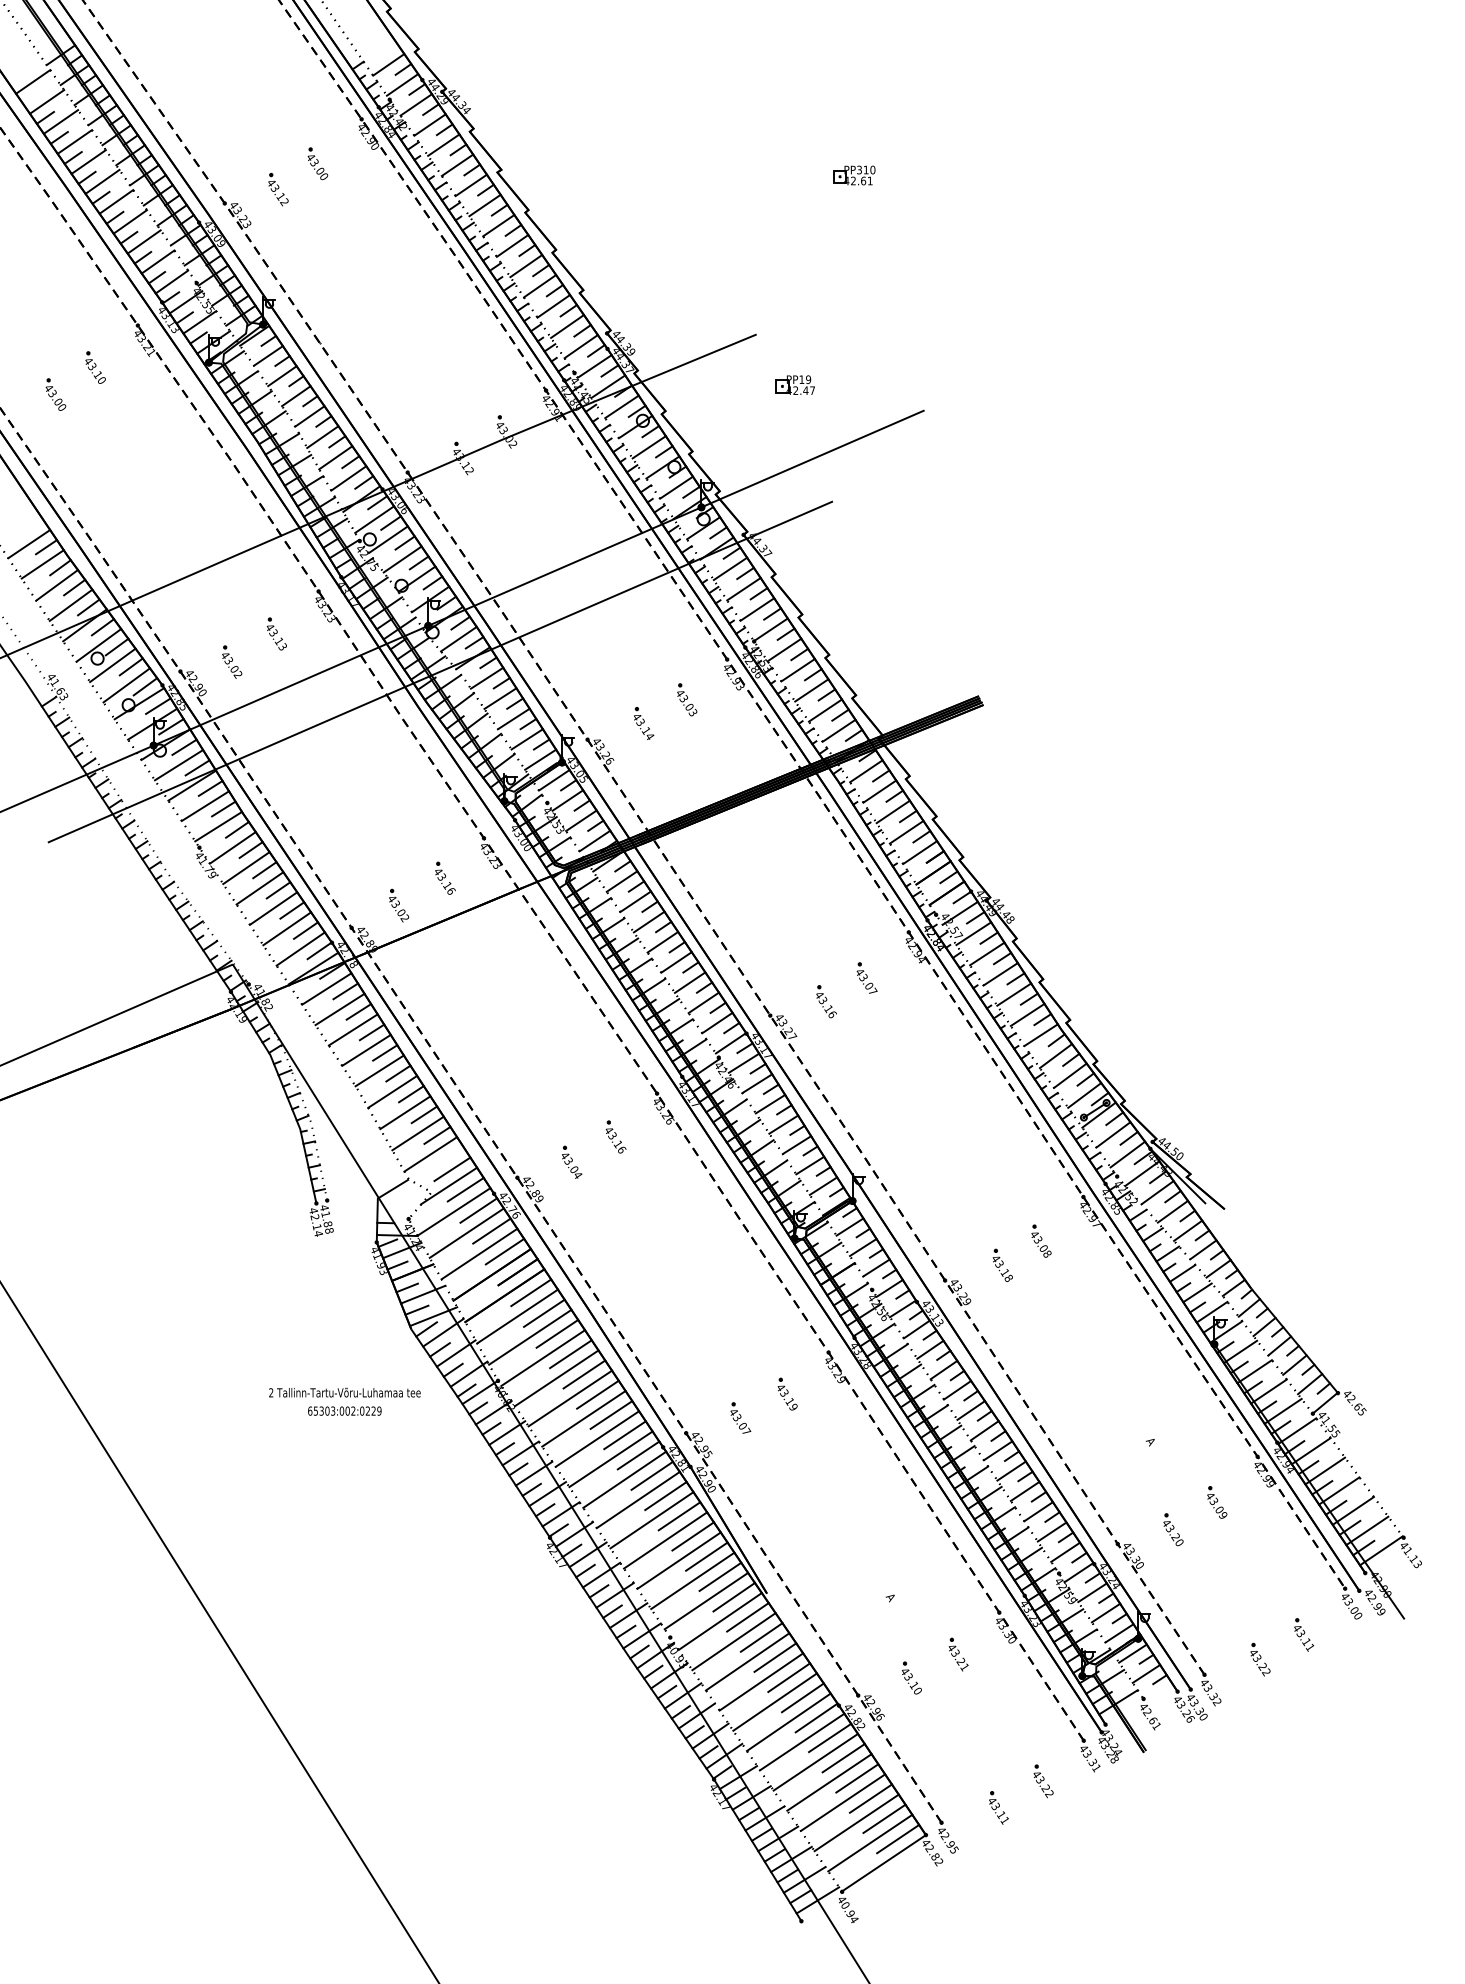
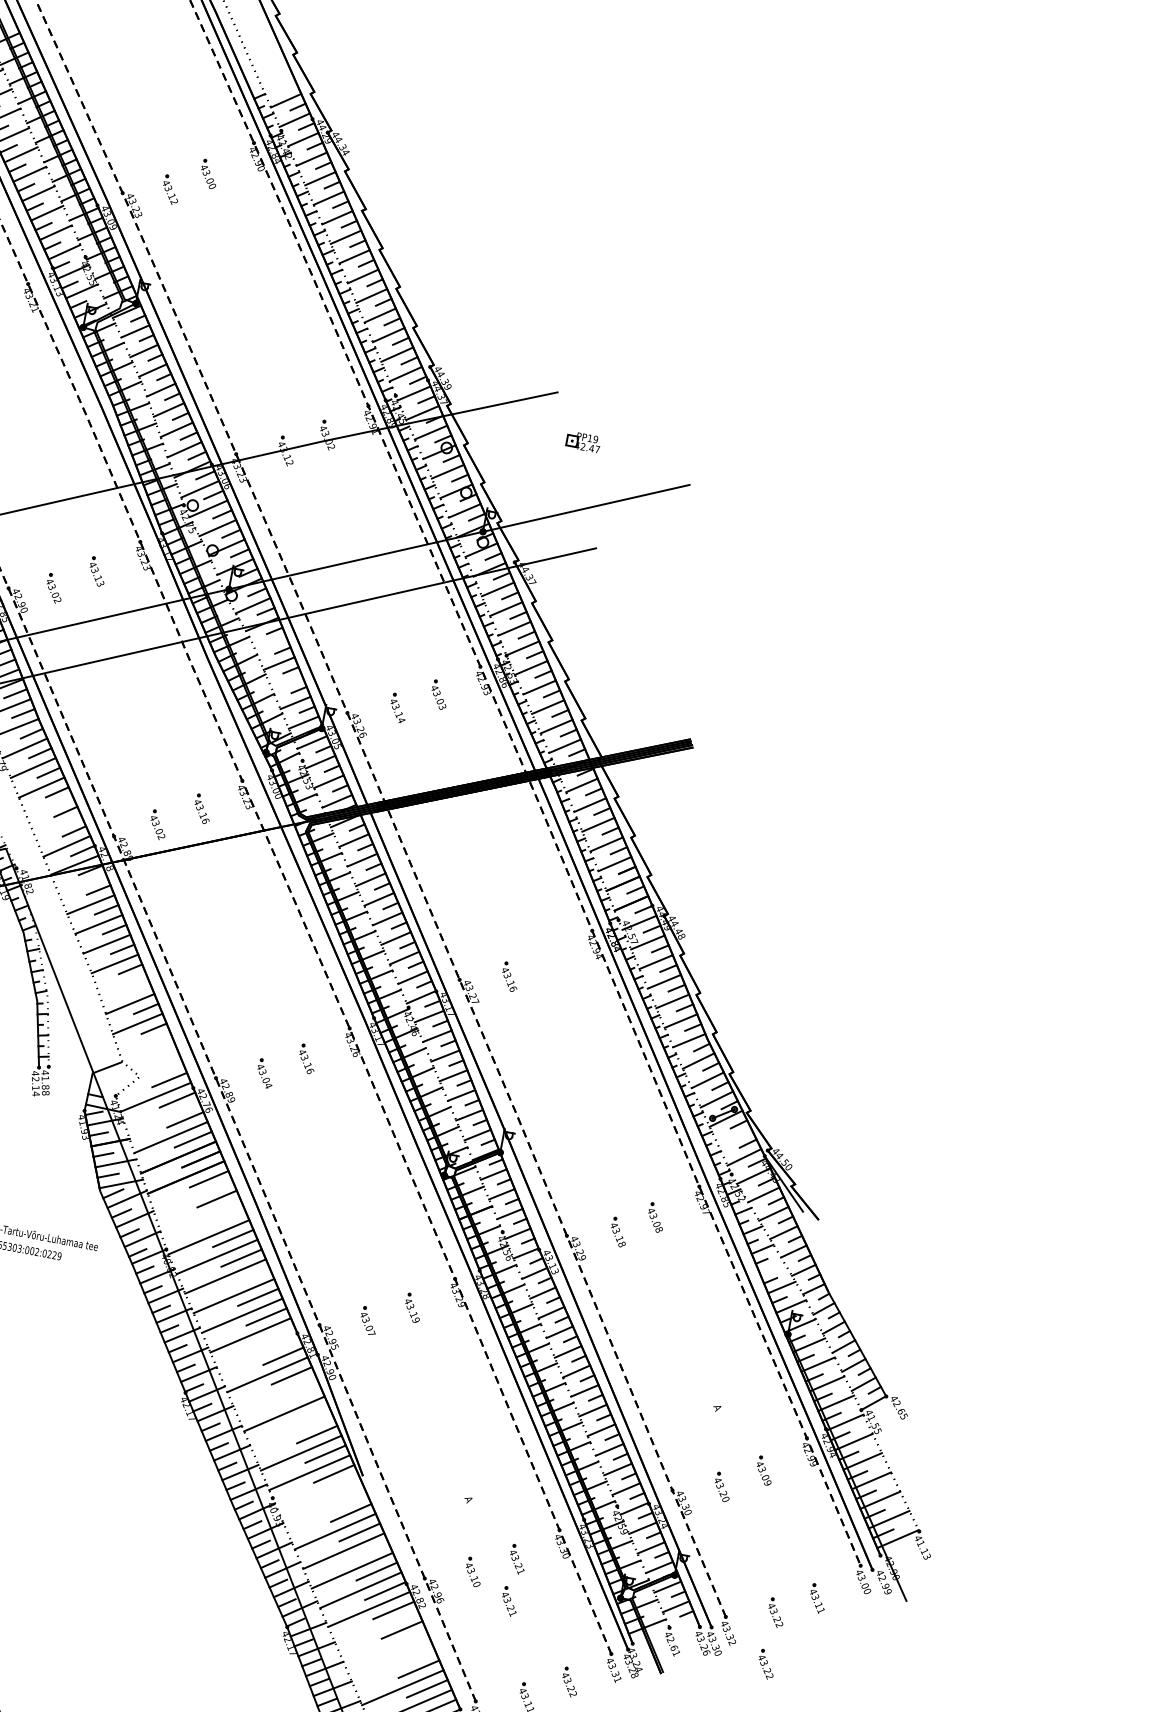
part: (854, 175) -> (668, 271), removed
line: (486, 677) -> (270, 643), removed
line: (513, 718) -> (287, 682), removed
line: (273, 908) -> (50, 807), removed
line: (287, 928) -> (58, 826), removed
part: (866, 977) -> (548, 962), removed
line: (326, 988) -> (82, 884), removed
line: (392, 1091) -> (122, 983), removed
line: (411, 1094) -> (138, 989), removed
line: (1113, 1134) -> (735, 1137), removed
line: (430, 1154) -> (145, 1044), removed
line: (452, 1169) -> (161, 1060), removed
line: (449, 1185) -> (156, 1073), removed
line: (466, 1232) -> (163, 1116), removed
line: (1182, 1273) -> (772, 1268), removed
line: (517, 1316) -> (193, 1197), removed
line: (557, 1333) -> (225, 1218), removed
line: (530, 1336) -> (201, 1216), removed
line: (597, 1394) -> (249, 1277), removed
line: (638, 1455) -> (274, 1336), removed
line: (624, 1479) -> (259, 1354), removed
line: (679, 1516) -> (300, 1395), removed
line: (651, 1520) -> (275, 1394), removed
line: (692, 1536) -> (308, 1414), removed
line: (678, 1560) -> (292, 1433), removed
line: (747, 1617) -> (342, 1493), removed
line: (719, 1621) -> (317, 1492), removed
line: (733, 1641) -> (326, 1511), removed
line: (789, 1677) -> (368, 1551), removed
part: (958, 1703) -> (509, 1601), added
part: (1260, 1719) -> (766, 1664), added
line: (815, 1761) -> (377, 1628), removed
line: (857, 1778) -> (410, 1649), removed
line: (829, 1782) -> (386, 1648), removed
line: (842, 1802) -> (393, 1667), removed

